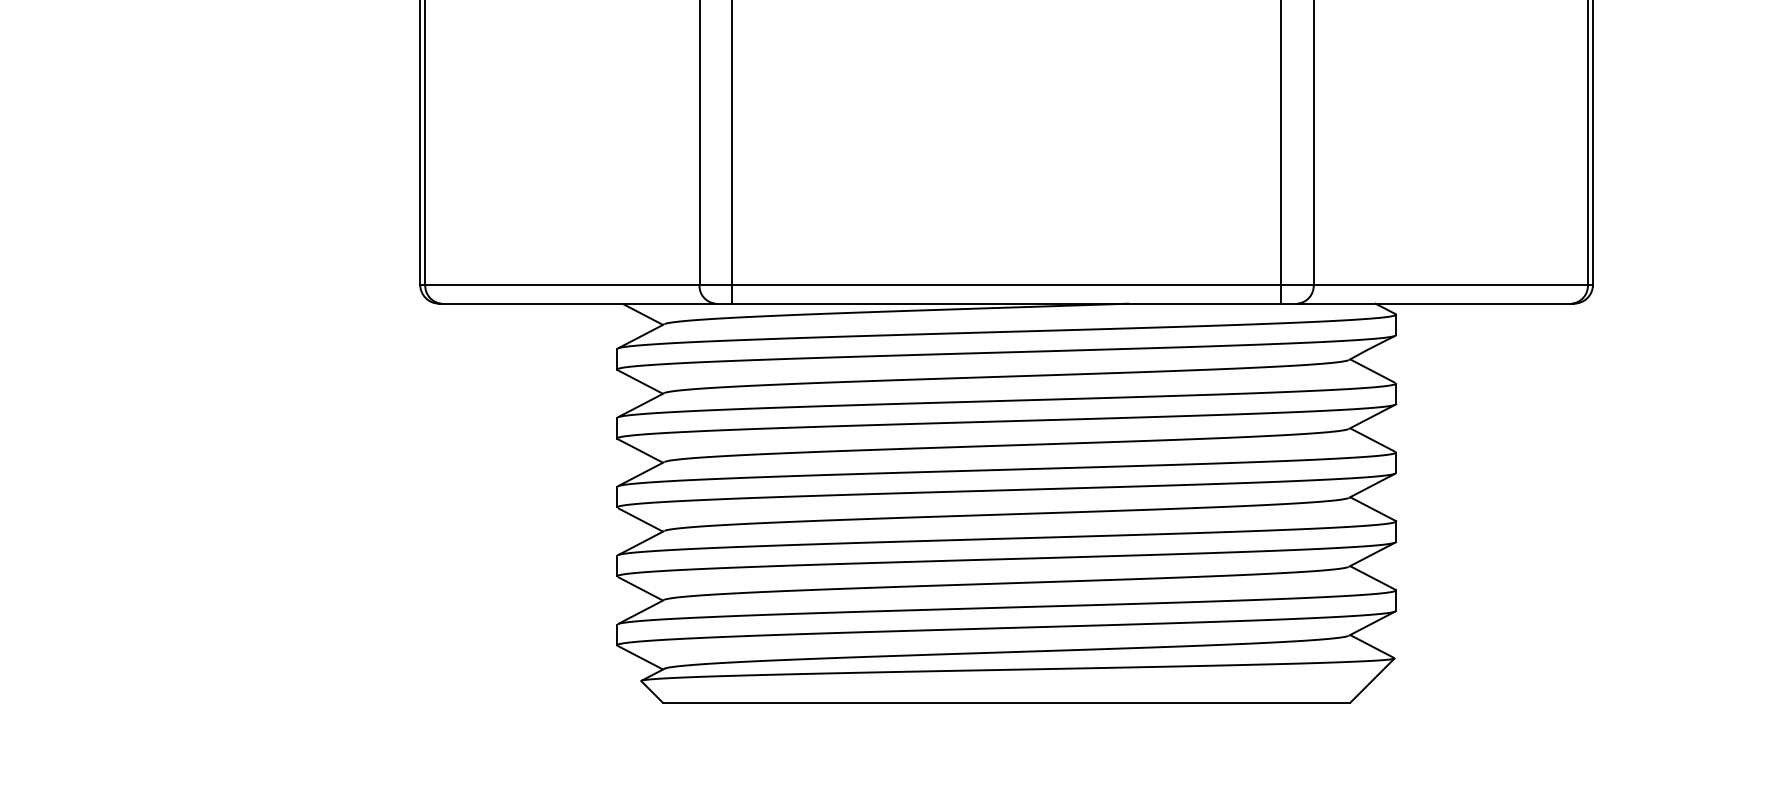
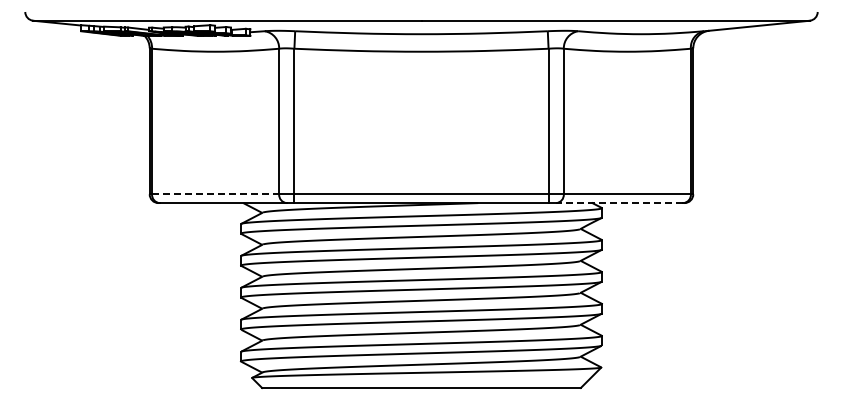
line: (562, 285) -> (215, 194), solid -> dashed
line: (1433, 304) -> (619, 203), solid -> dashed

